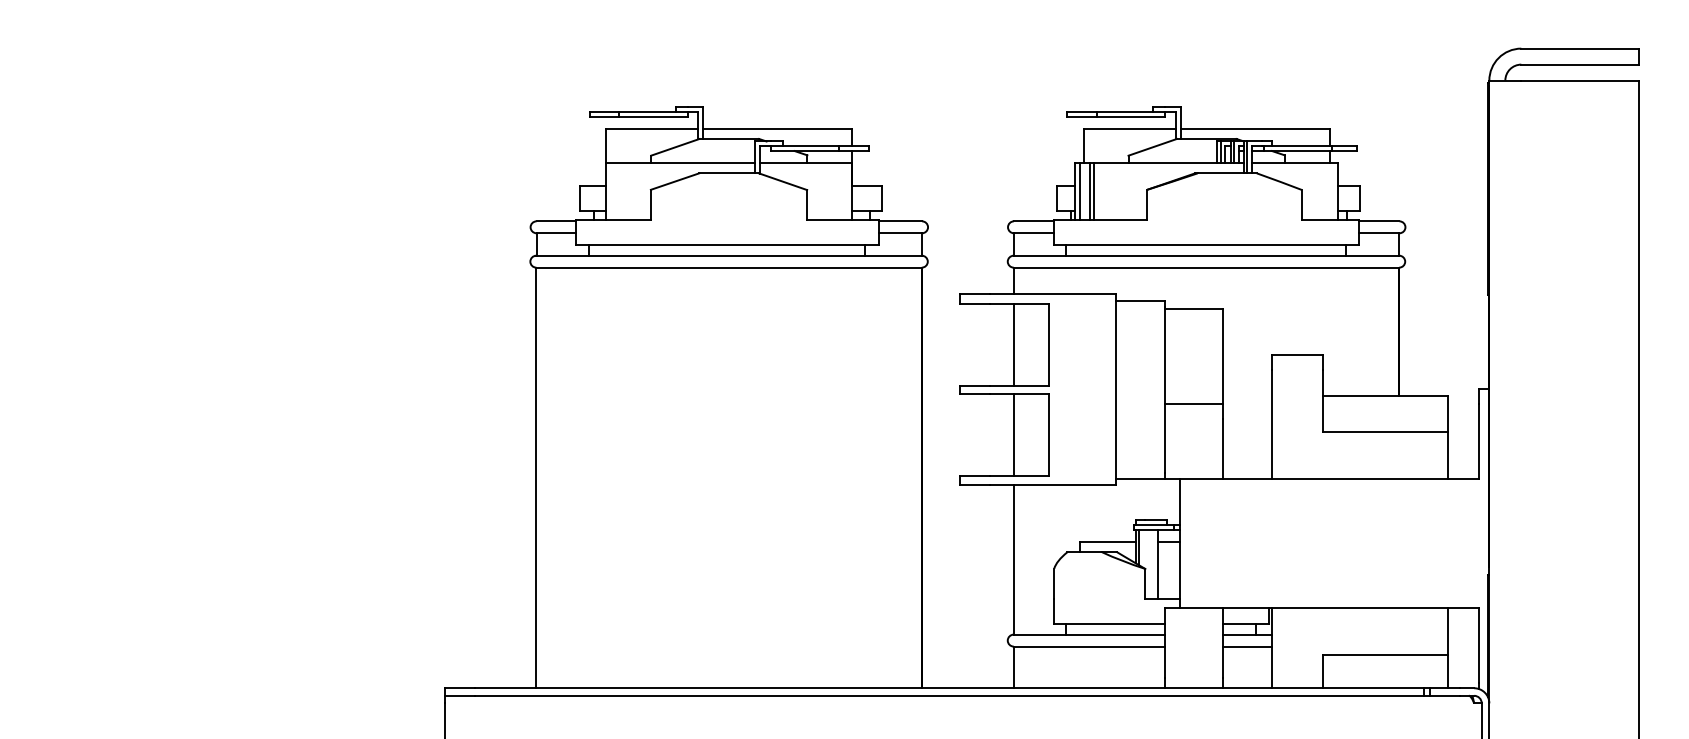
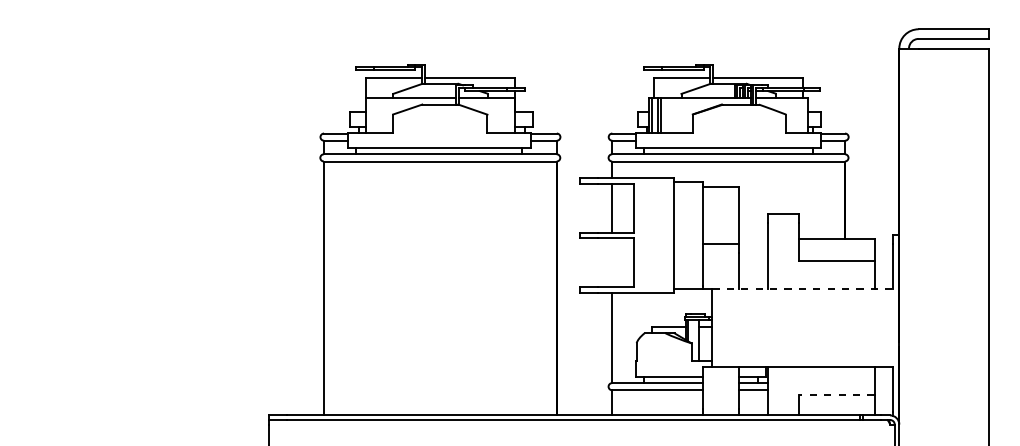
line: (1014, 434) -> (612, 262), removed
line: (1330, 479) -> (803, 289), solid -> dashed
line: (1385, 655) -> (836, 395), solid -> dashed

